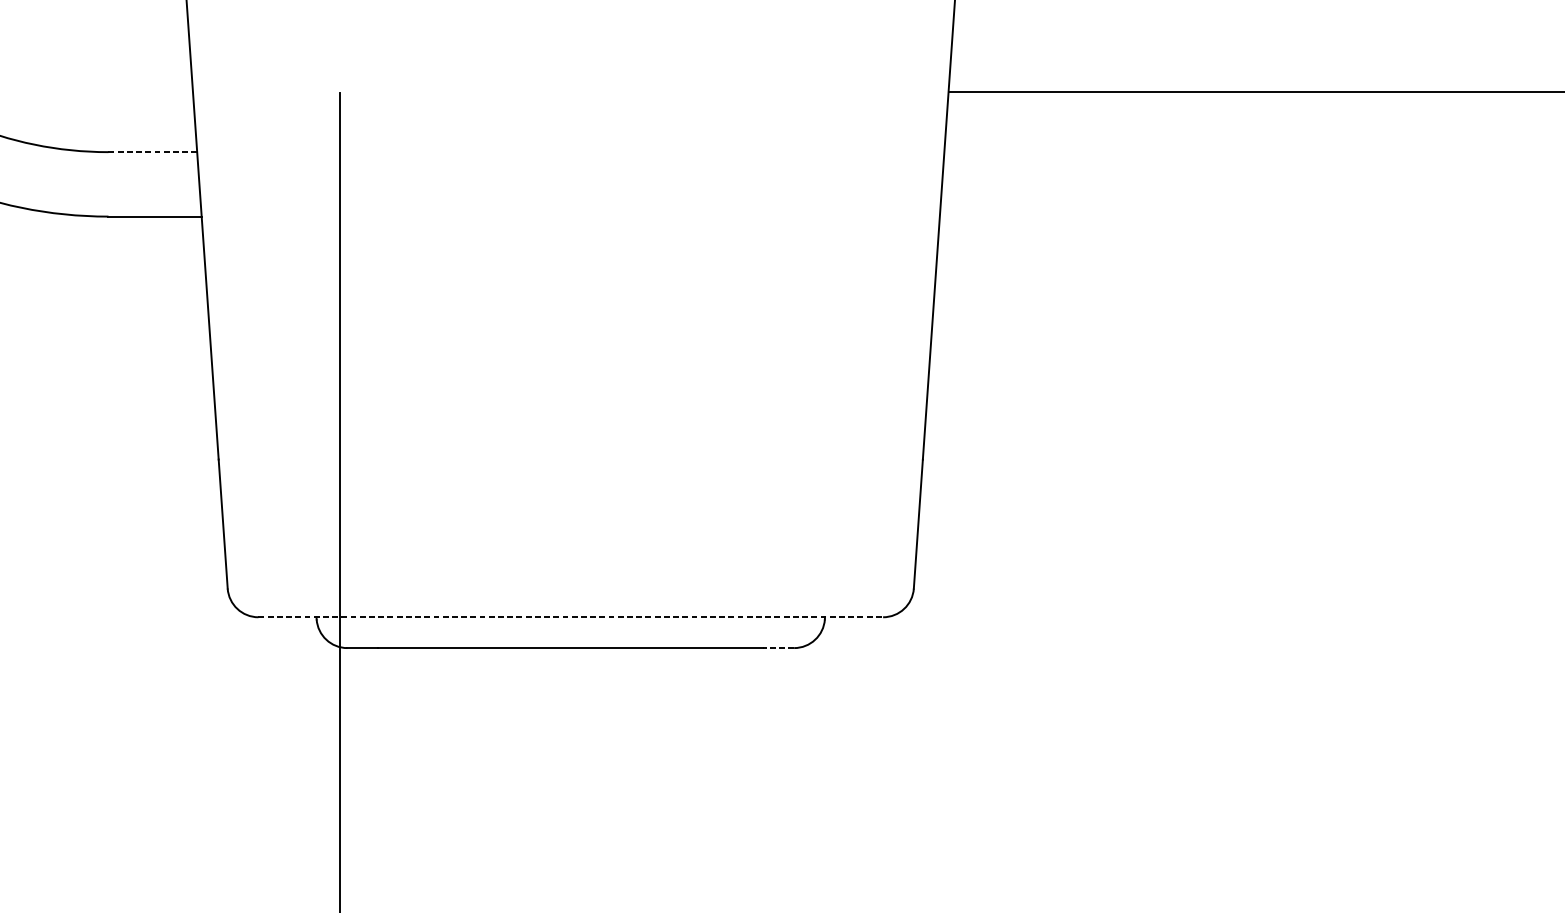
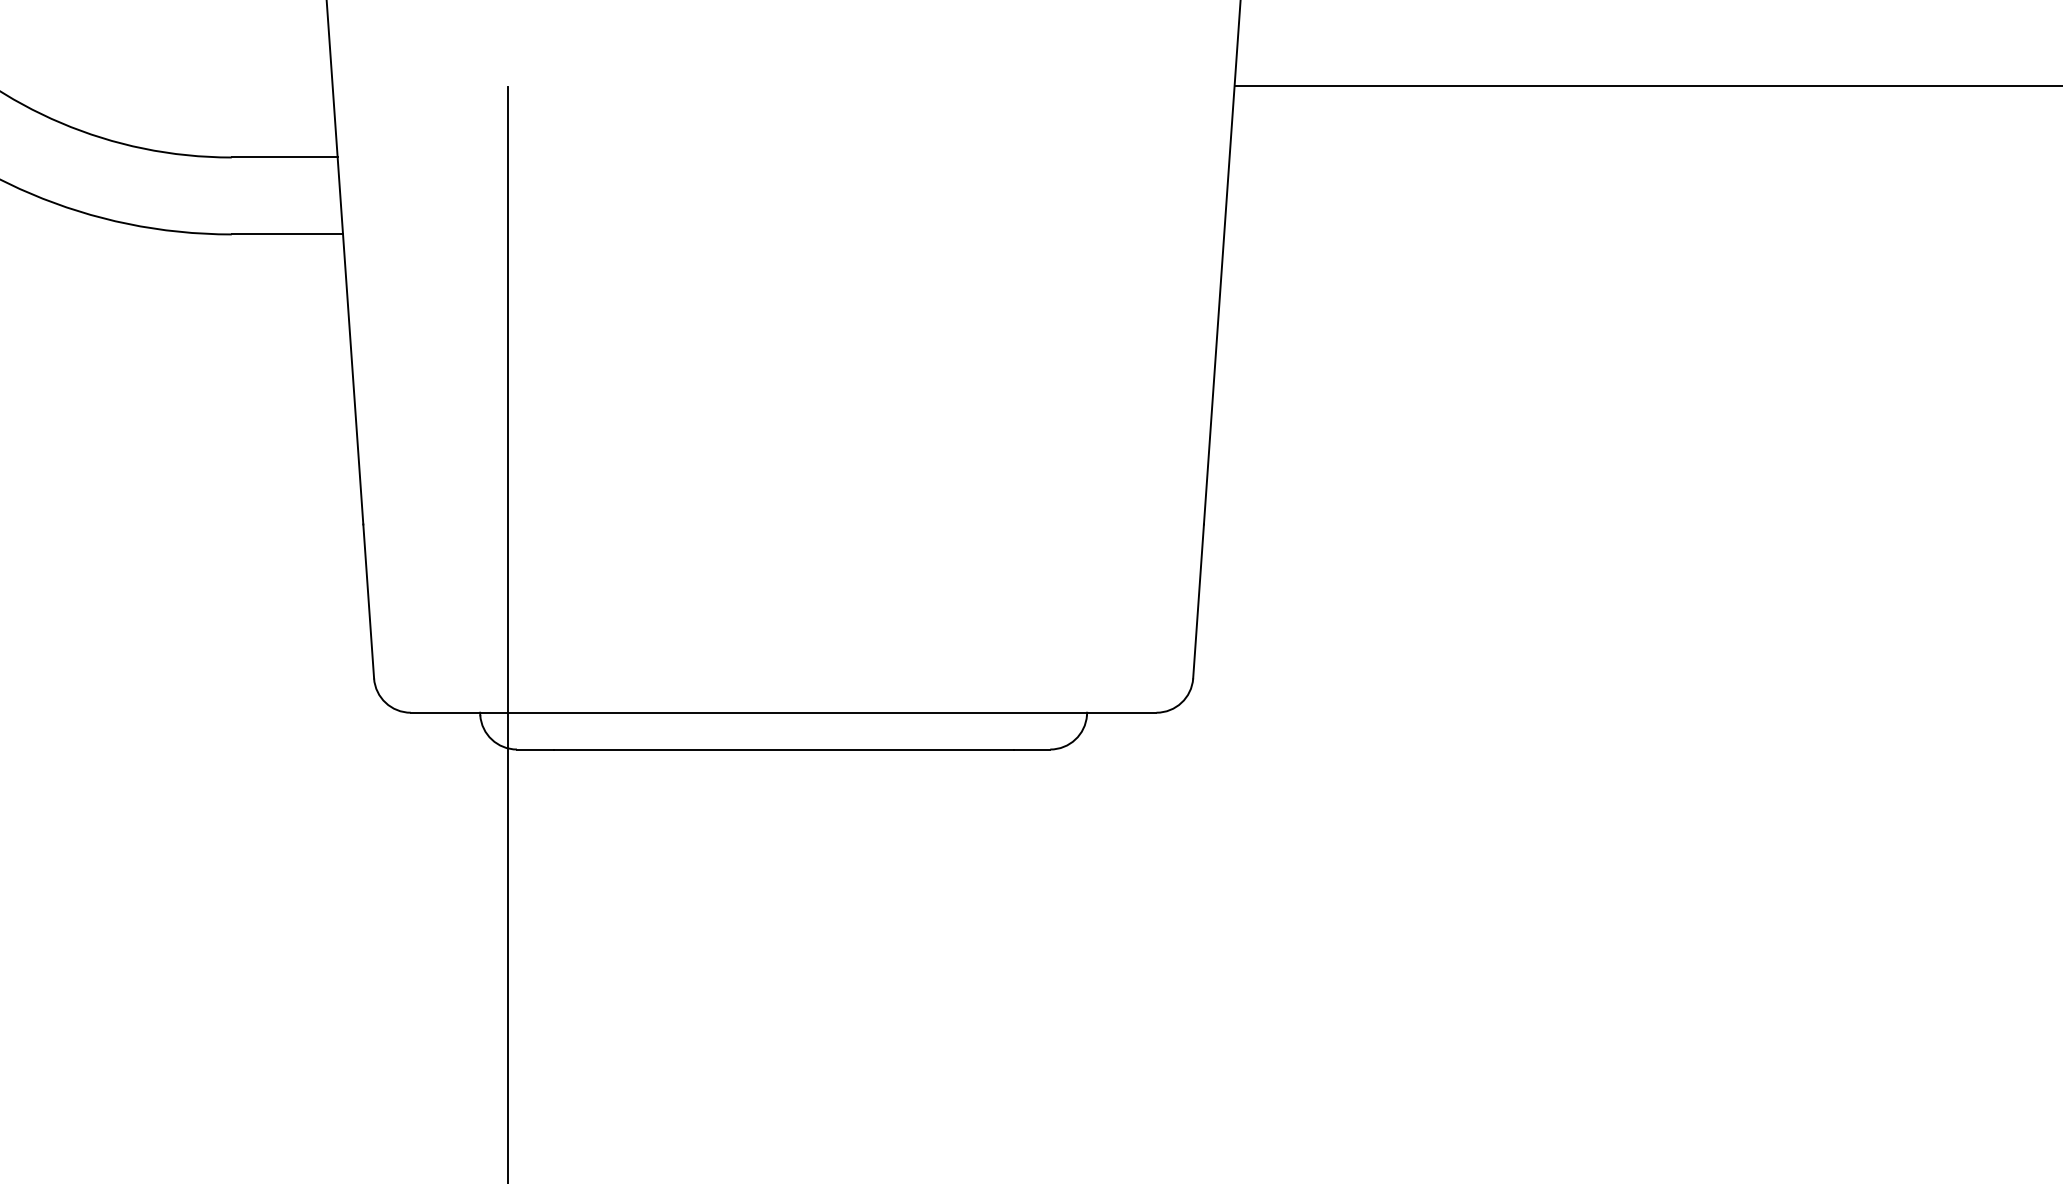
line: (152, 152) -> (284, 157), dashed -> solid
line: (570, 617) -> (783, 712), dashed -> solid
line: (778, 648) -> (1031, 749), dashed -> solid

